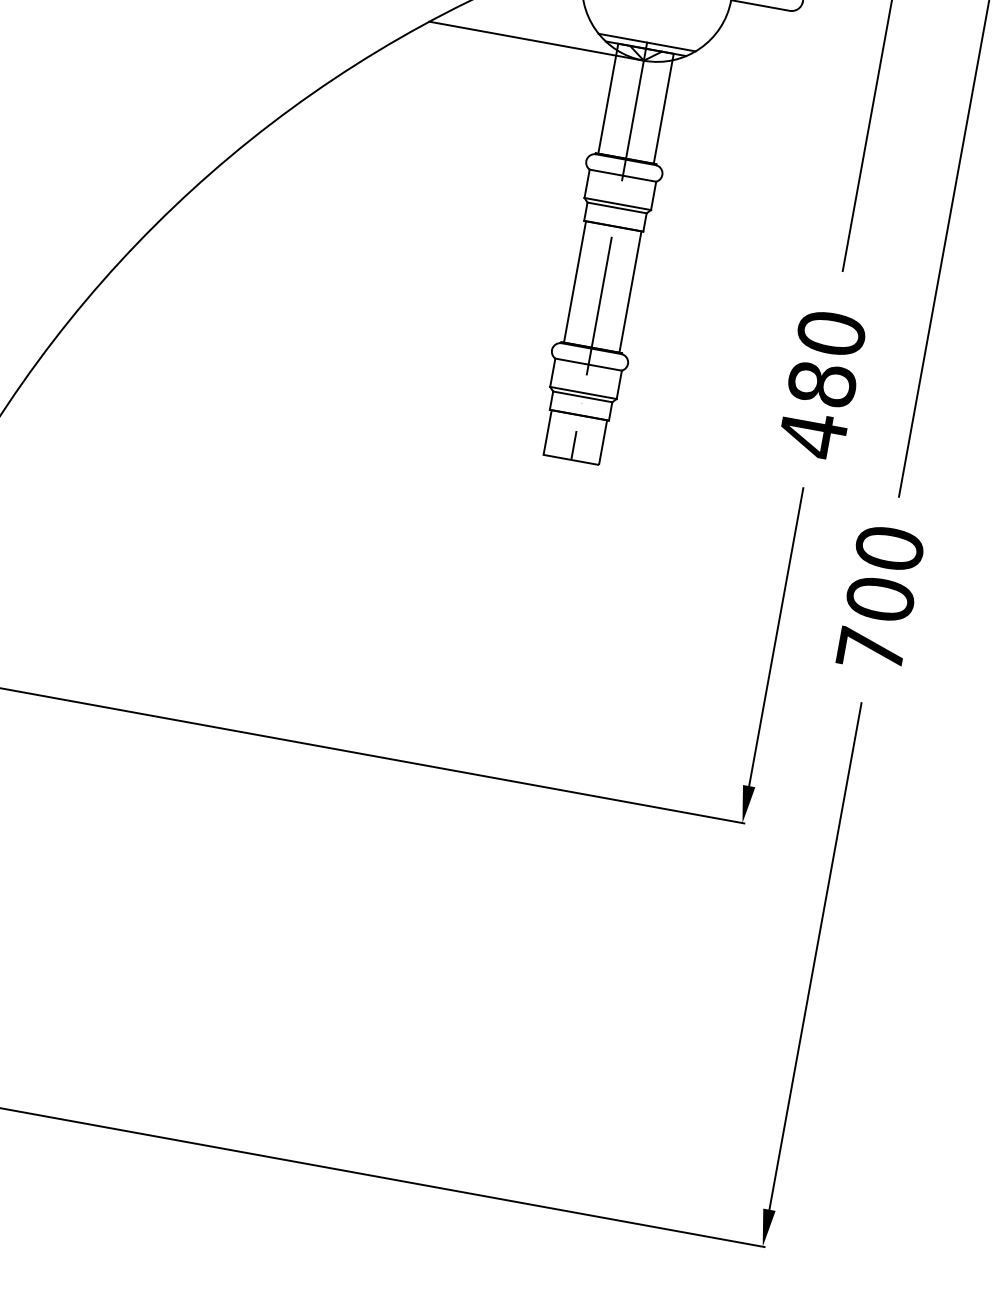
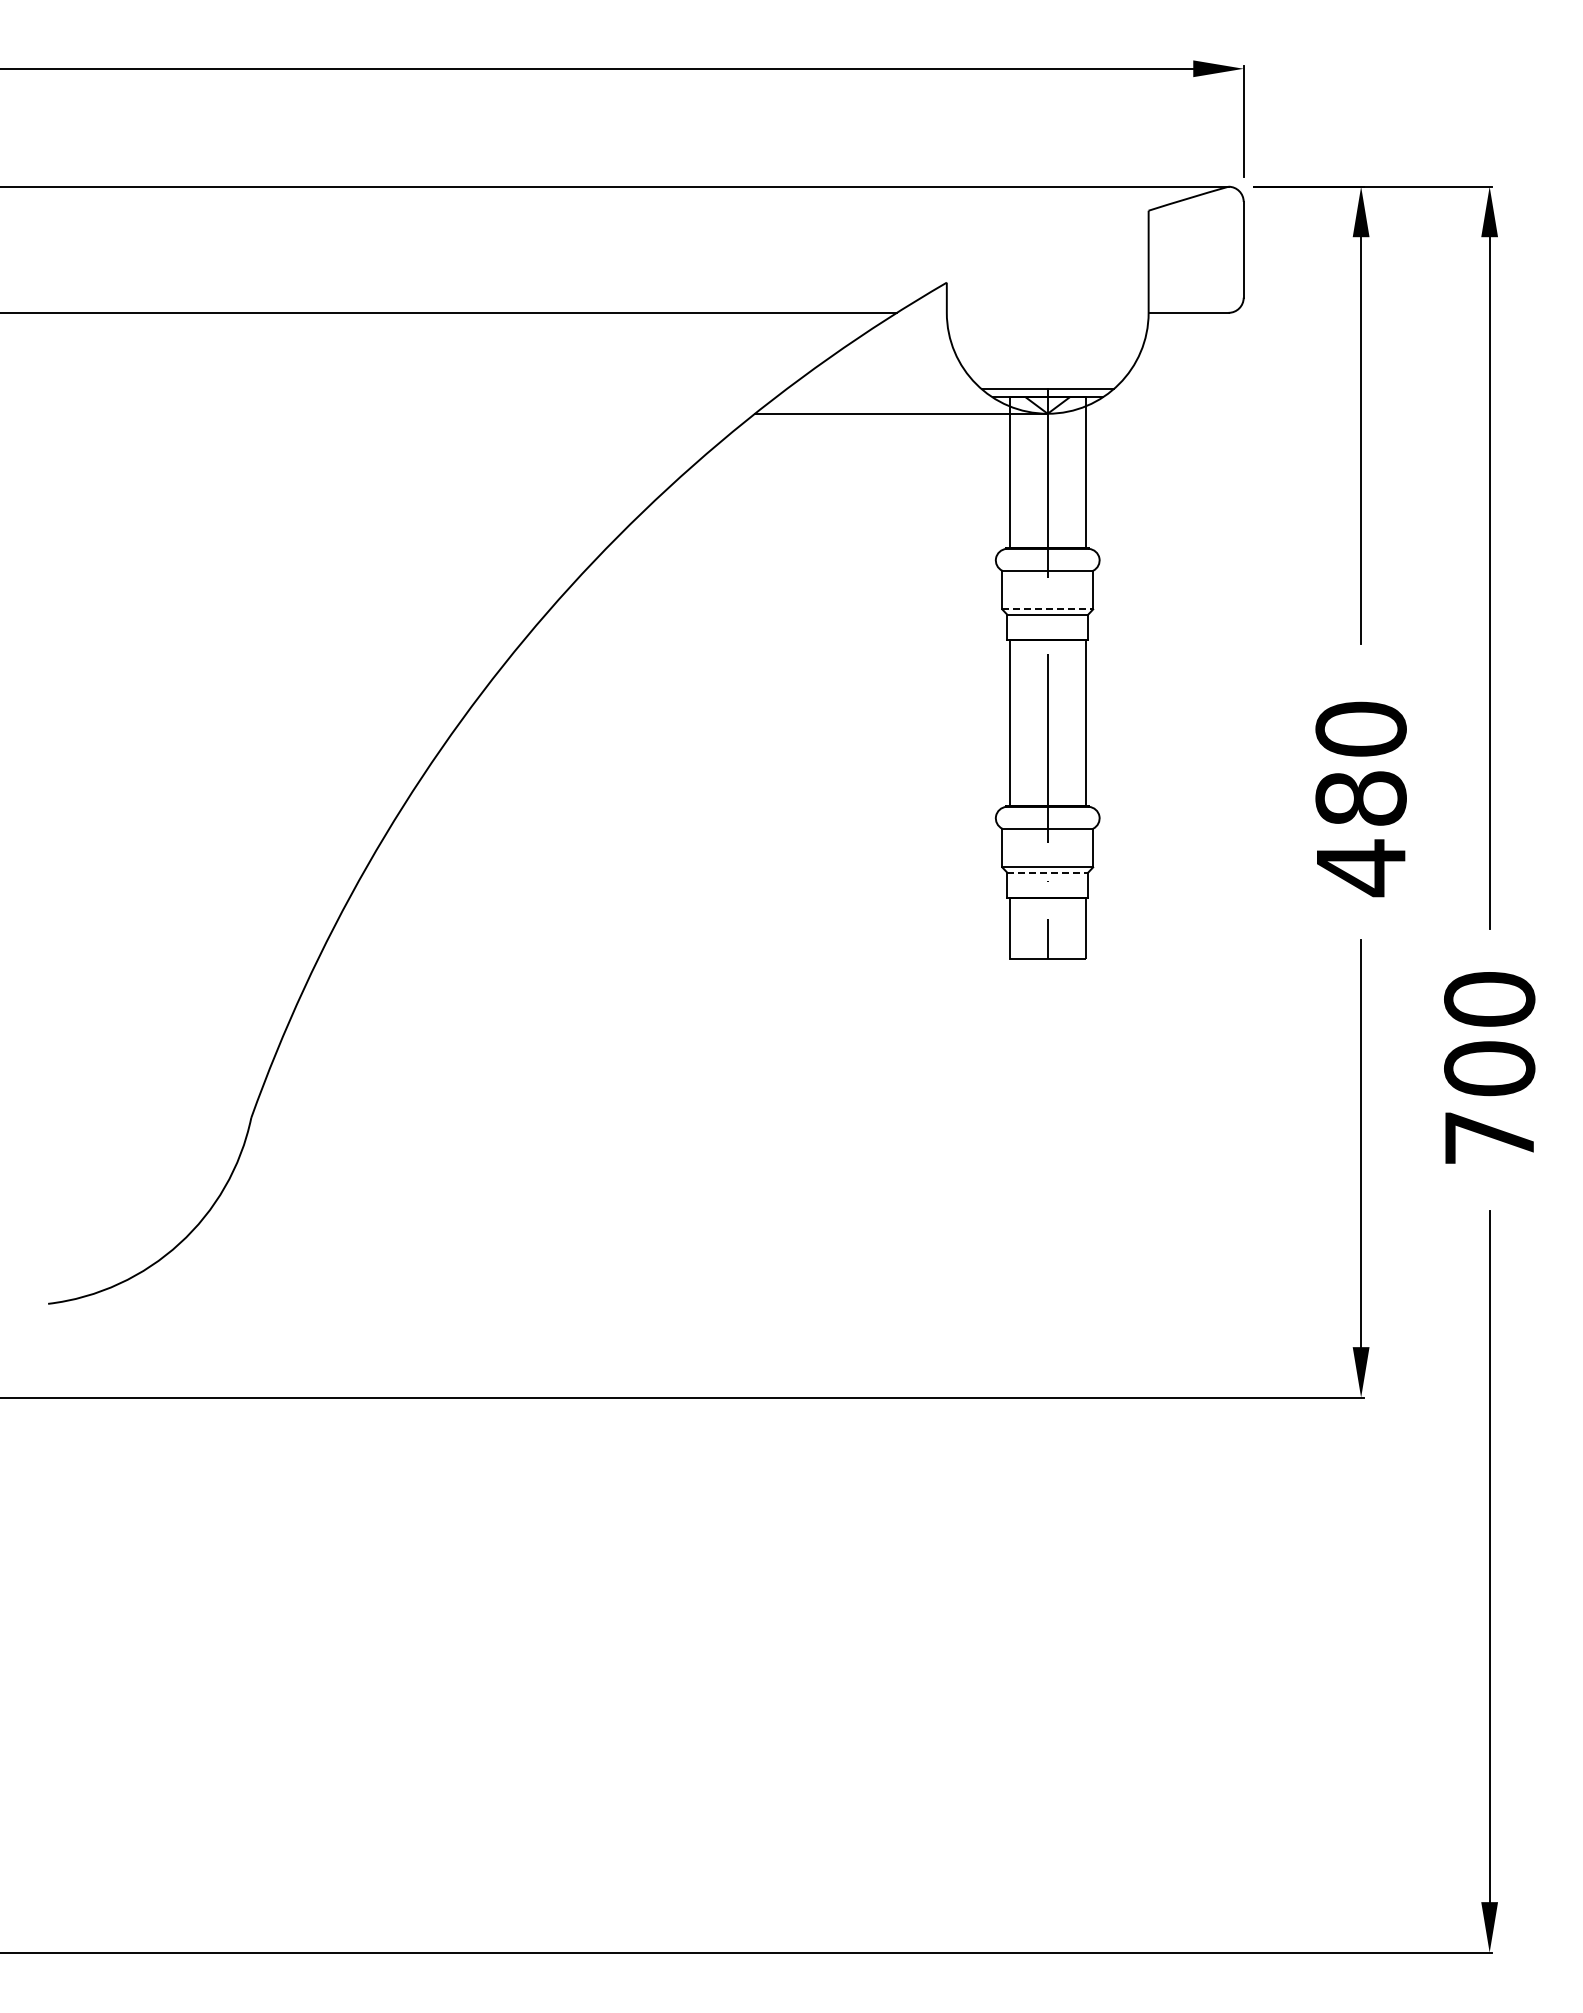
line: (618, 204) -> (1048, 609), solid -> dashed
line: (583, 396) -> (1048, 872), solid -> dashed

